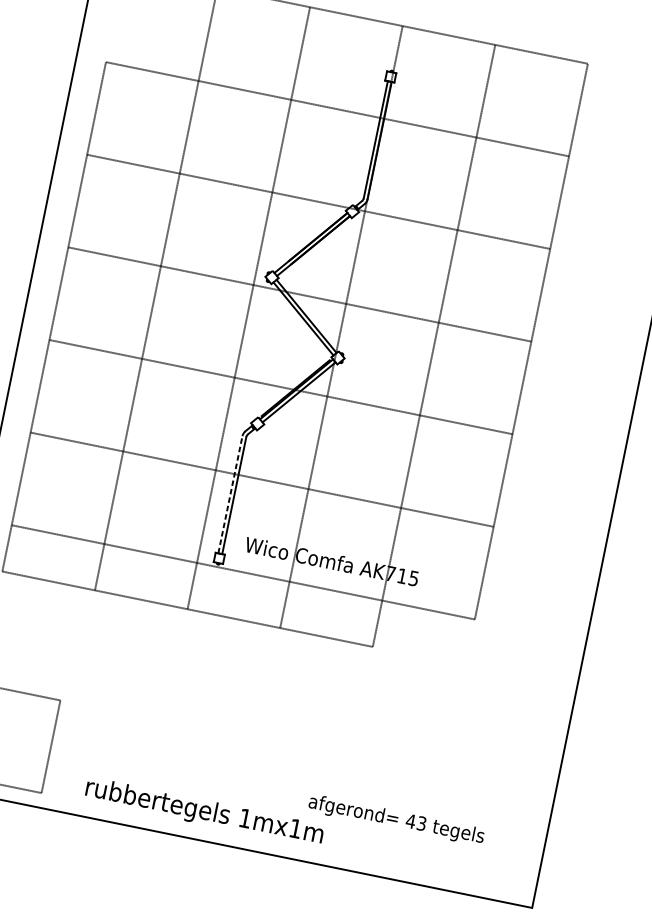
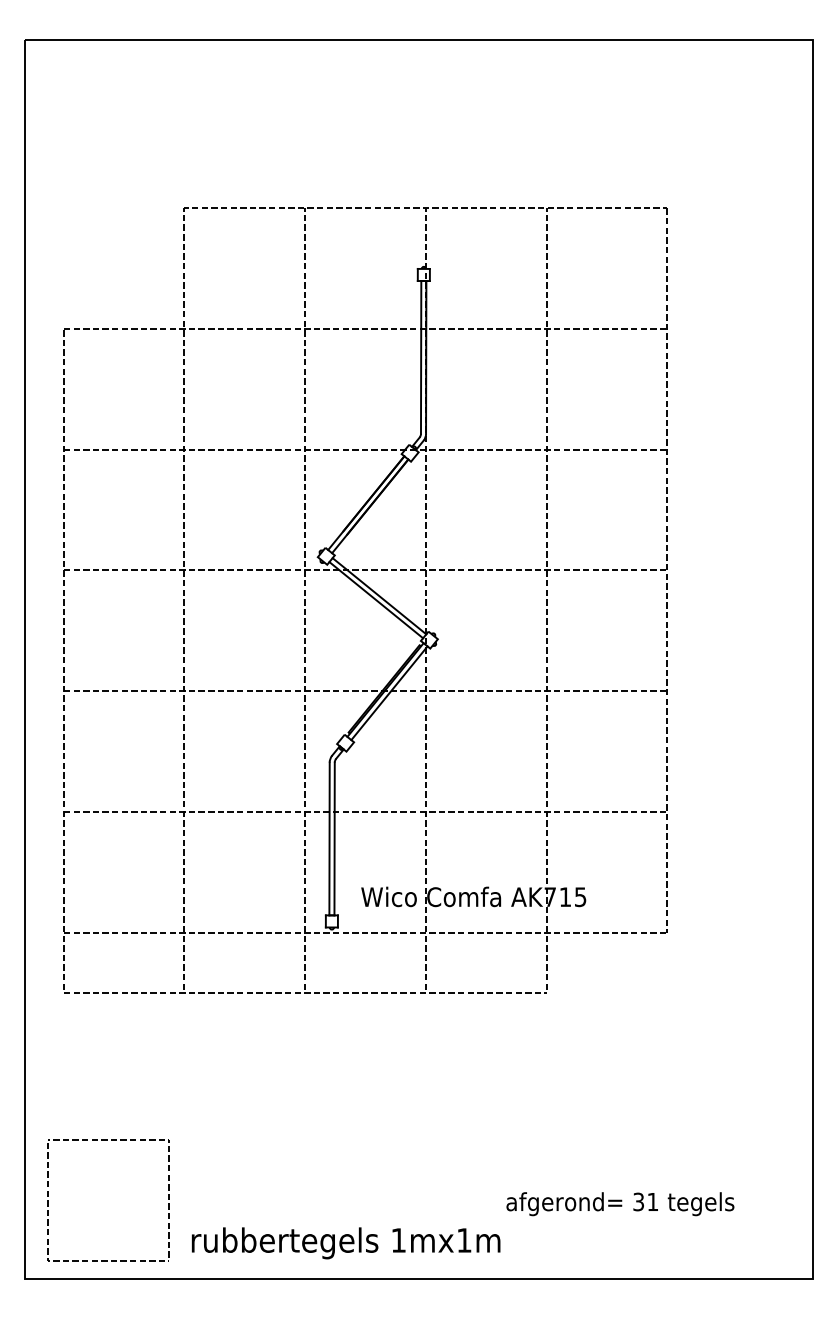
line: (230, 494) -> (329, 838), dashed -> solid
text: (204, 812) -> (345, 1243), moved
text: (416, 822) -> (645, 1201), 43 -> 31

